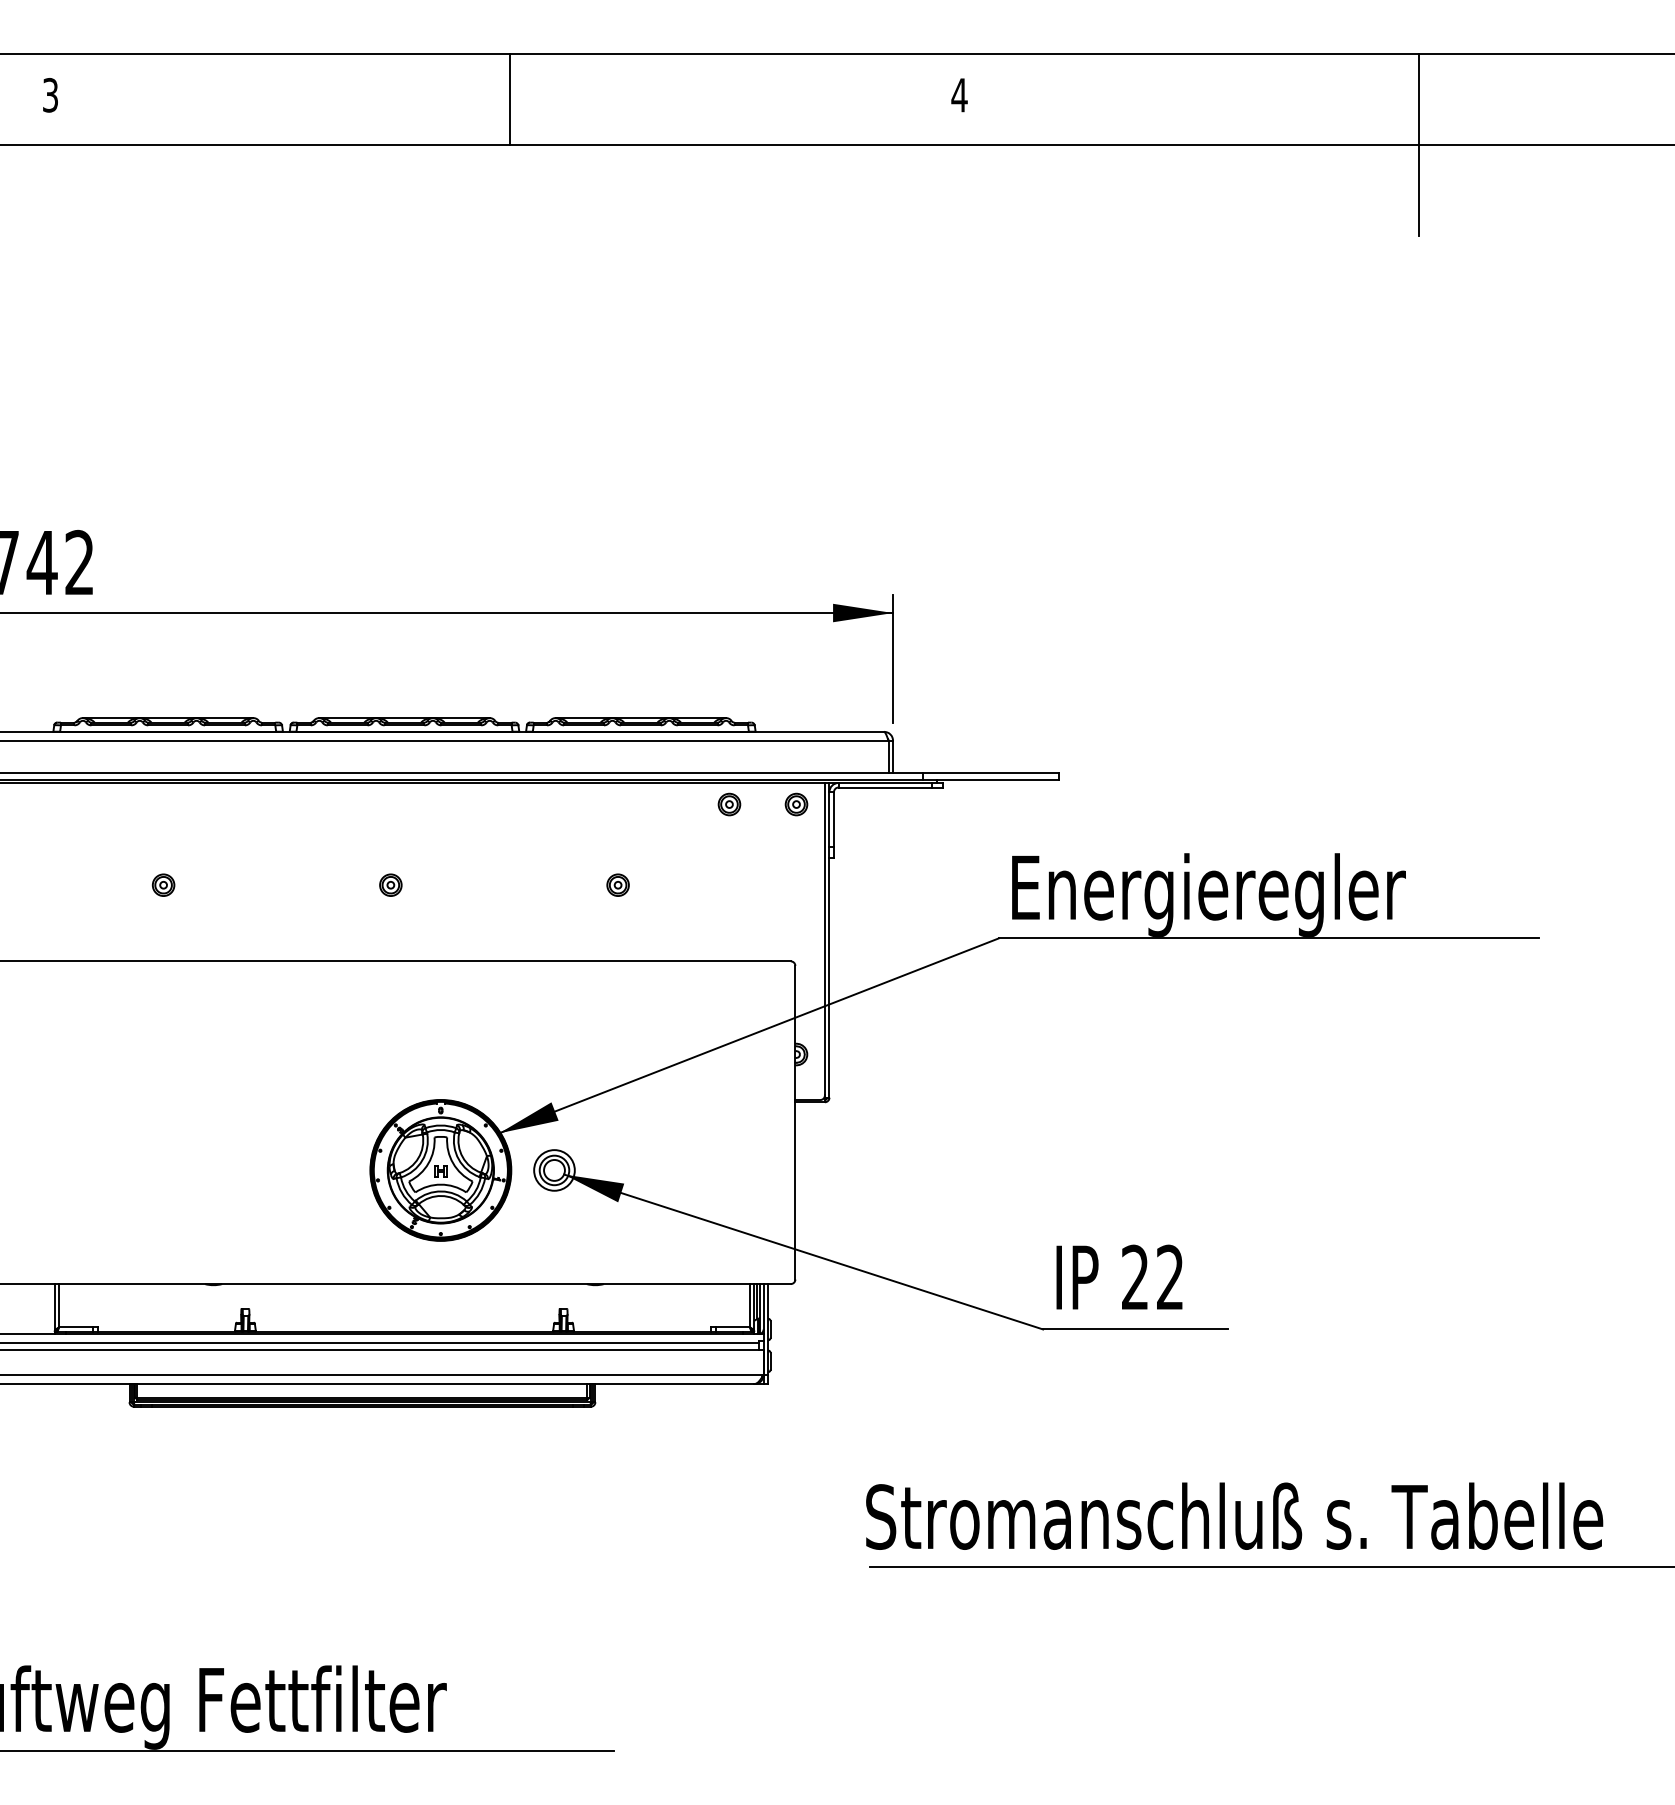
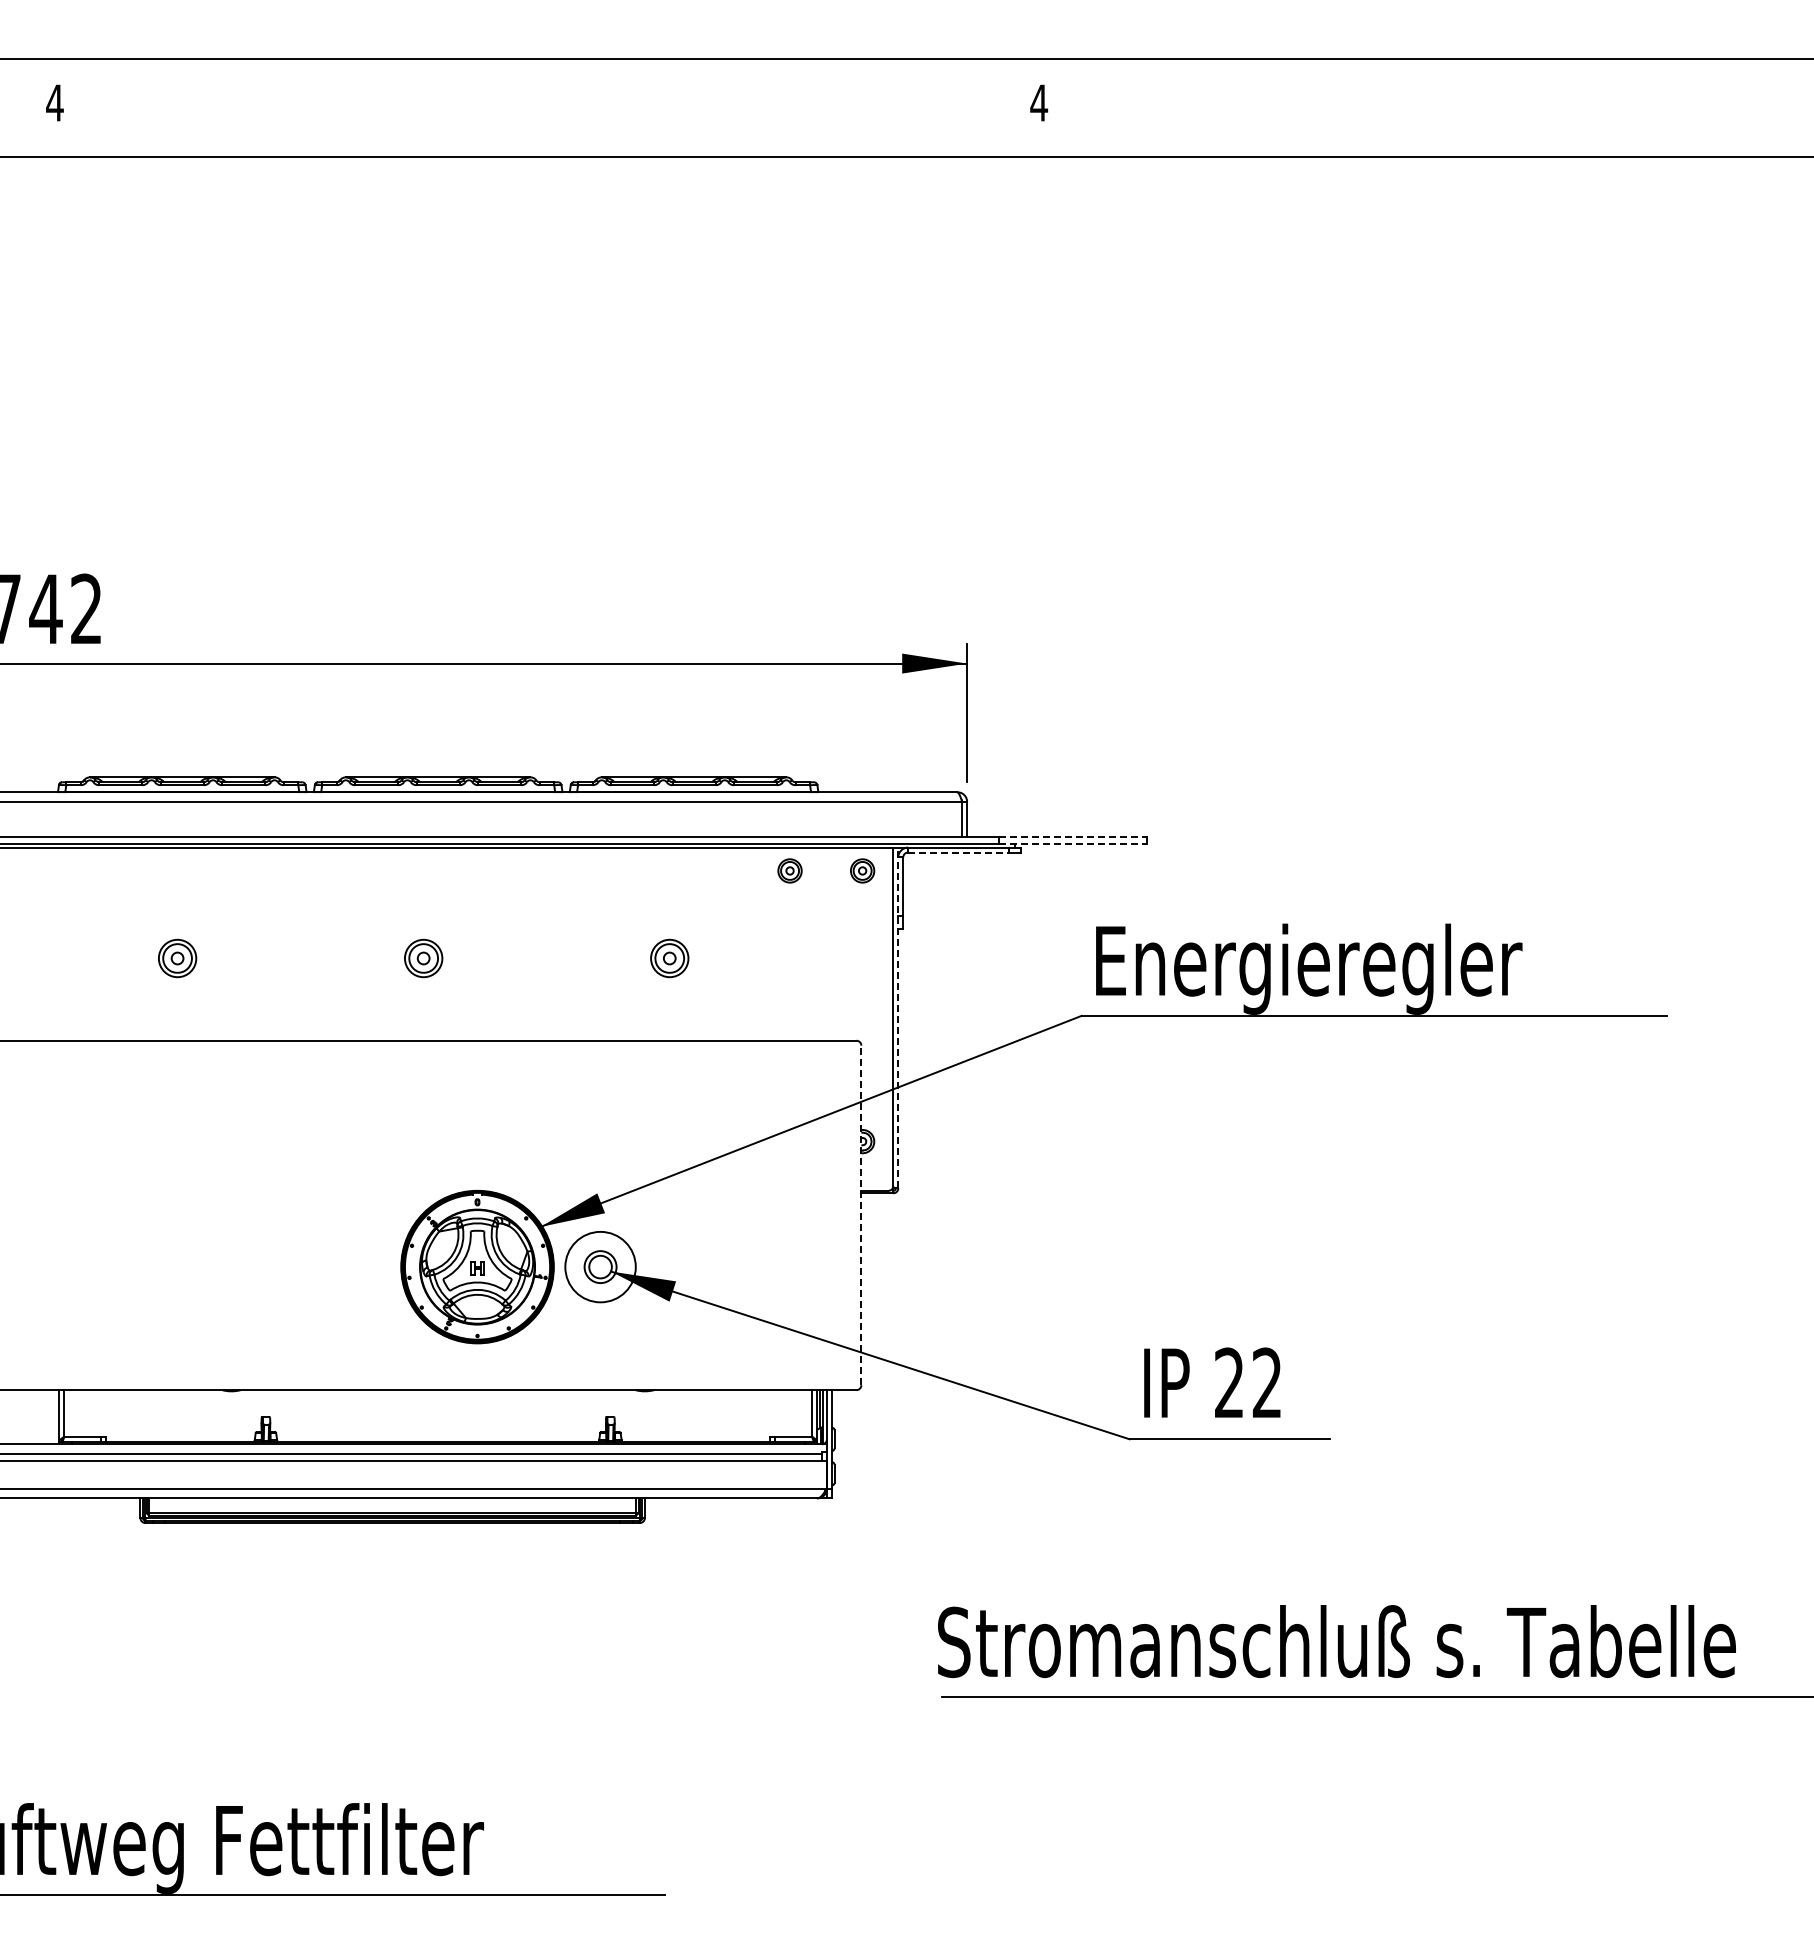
text: (50, 94) -> (54, 102), 3 -> 4
line: (510, 99) -> (552, 107), removed
line: (1419, 144) -> (1537, 156), removed
line: (991, 772) -> (1073, 836), solid -> dashed
line: (991, 779) -> (1073, 843), solid -> dashed
line: (885, 787) -> (959, 852), solid -> dashed
part: (162, 884) -> (176, 957), size x1.6
part: (390, 884) -> (422, 957), size x1.6
part: (617, 884) -> (668, 957), size x1.6
line: (829, 939) -> (898, 1017), solid -> dashed
line: (795, 1122) -> (861, 1215), solid -> dashed
circle: (554, 1170) -> (600, 1267), size x1.6

